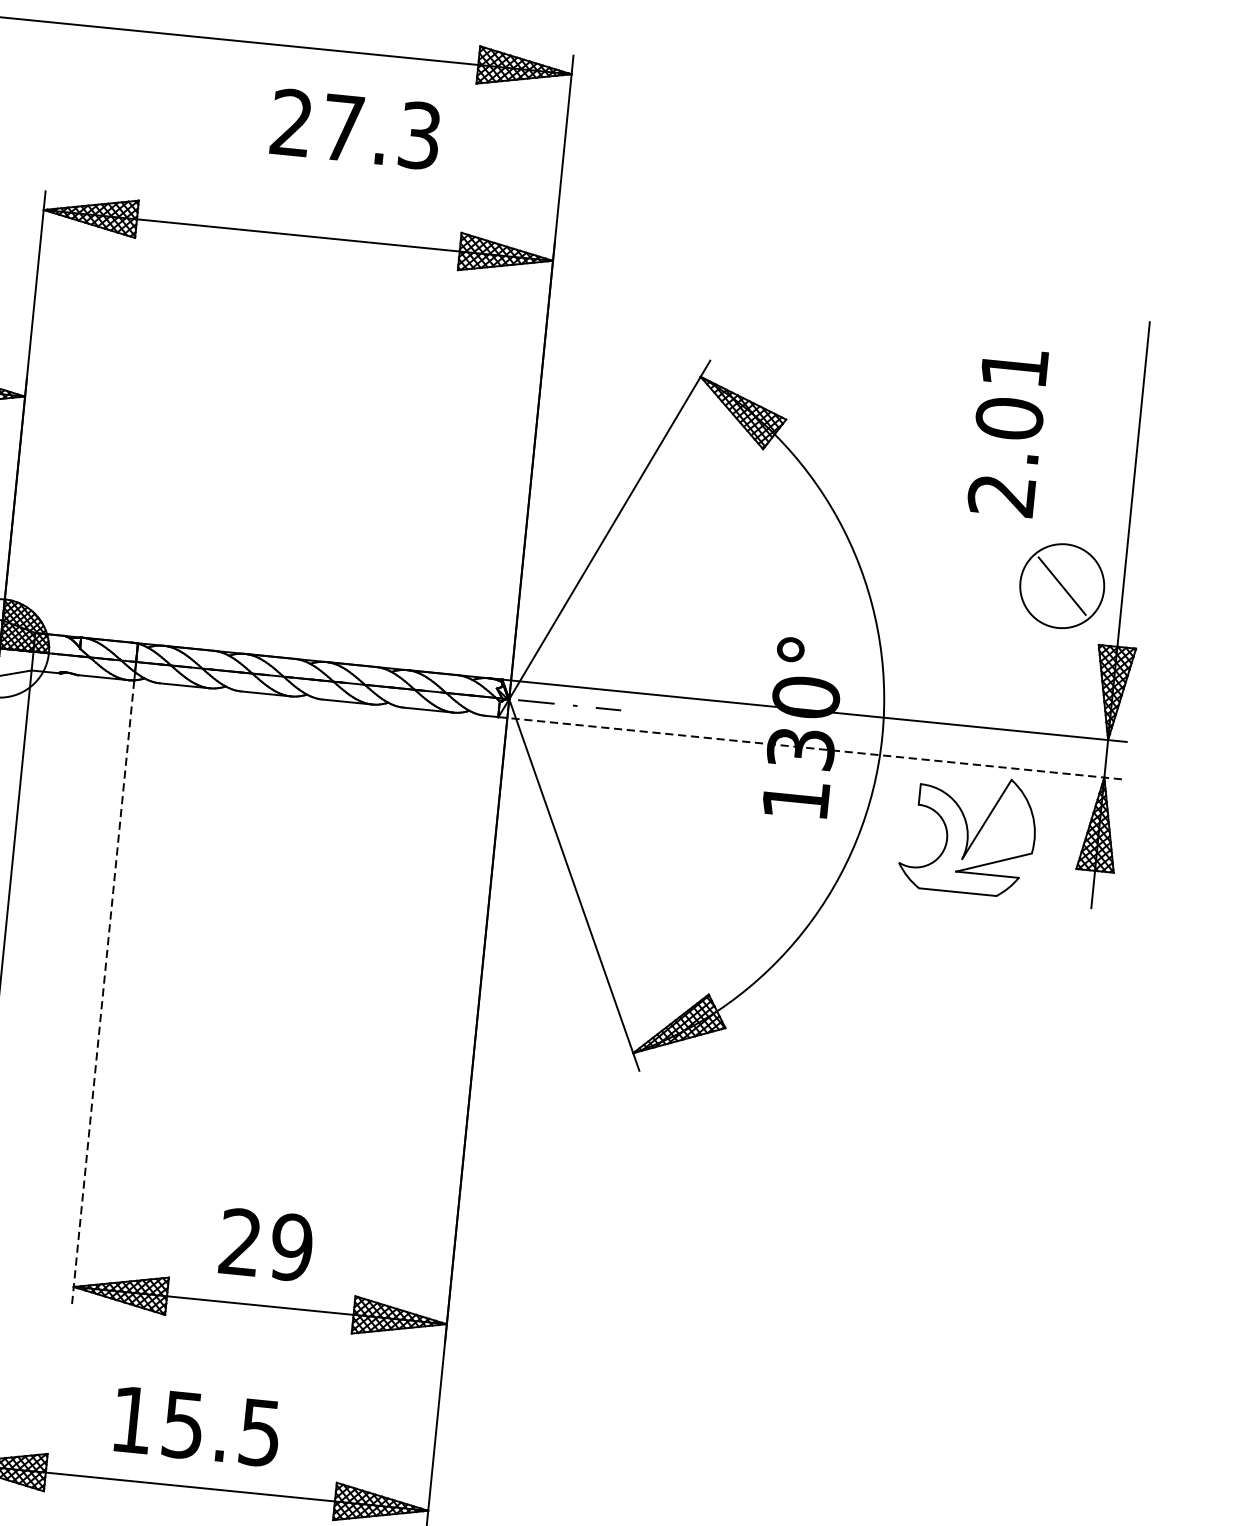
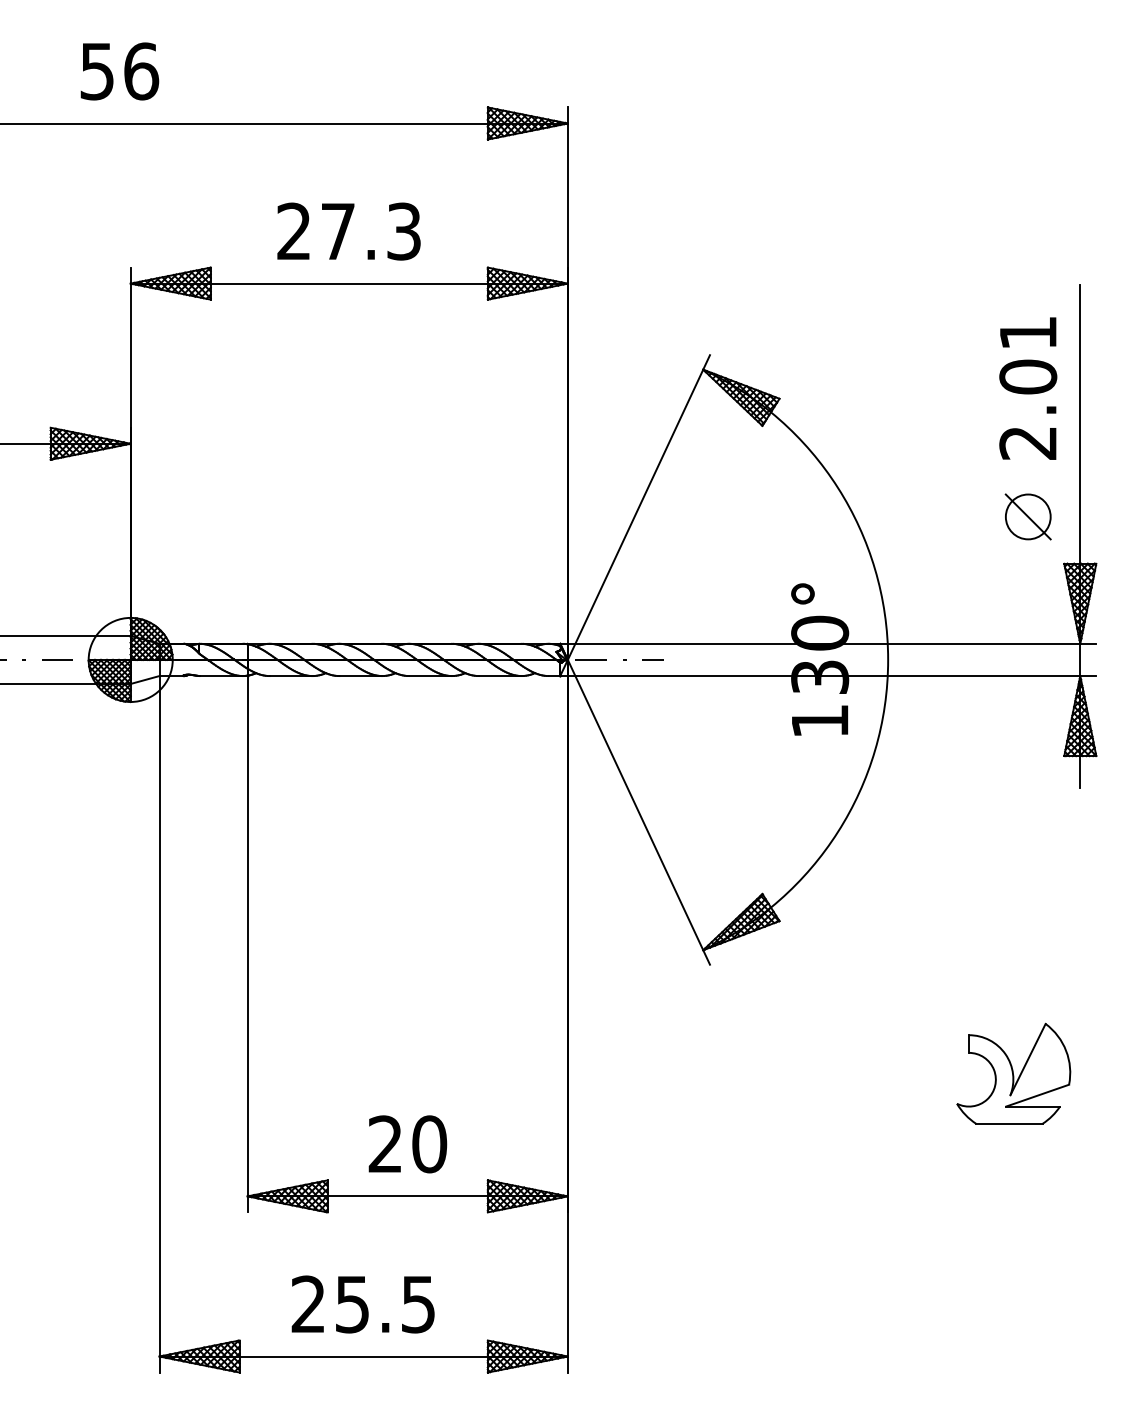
text: (355, 129) -> (348, 231), moved
text: (1008, 432) -> (1028, 388), moved
circle: (1061, 585) -> (1027, 516), size x0.62
line: (810, 748) -> (828, 676), dashed -> solid
part: (968, 833) -> (1013, 1073), moved
line: (102, 993) -> (247, 944), dashed -> solid
text: (291, 1247) -> (429, 1144), 29 -> 20
text: (131, 1418) -> (307, 1303), 15.5 -> 25.5

